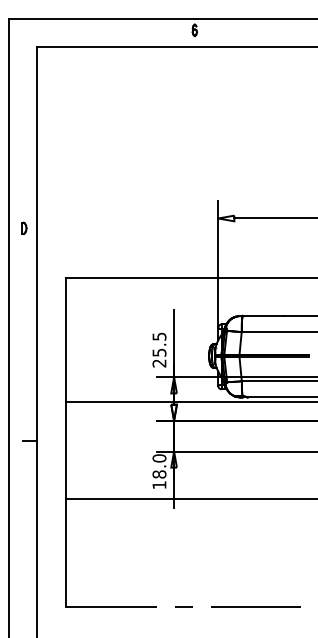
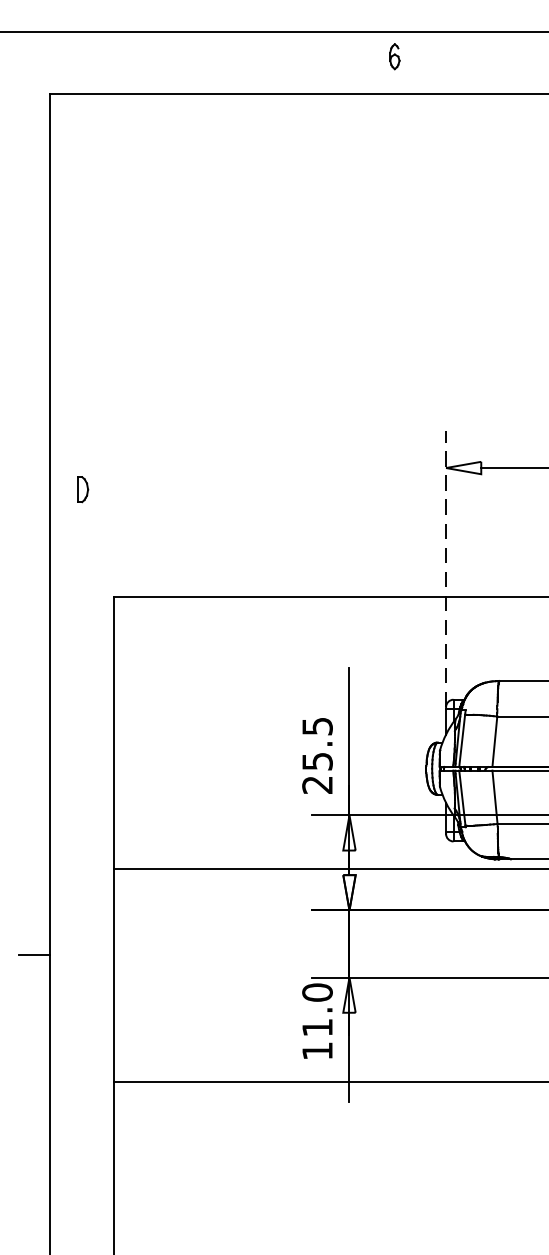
part: (24, 228) -> (83, 489), moved
line: (218, 264) -> (446, 568), solid -> dashed
text: (159, 474) -> (317, 1027), 18.0 -> 11.0

